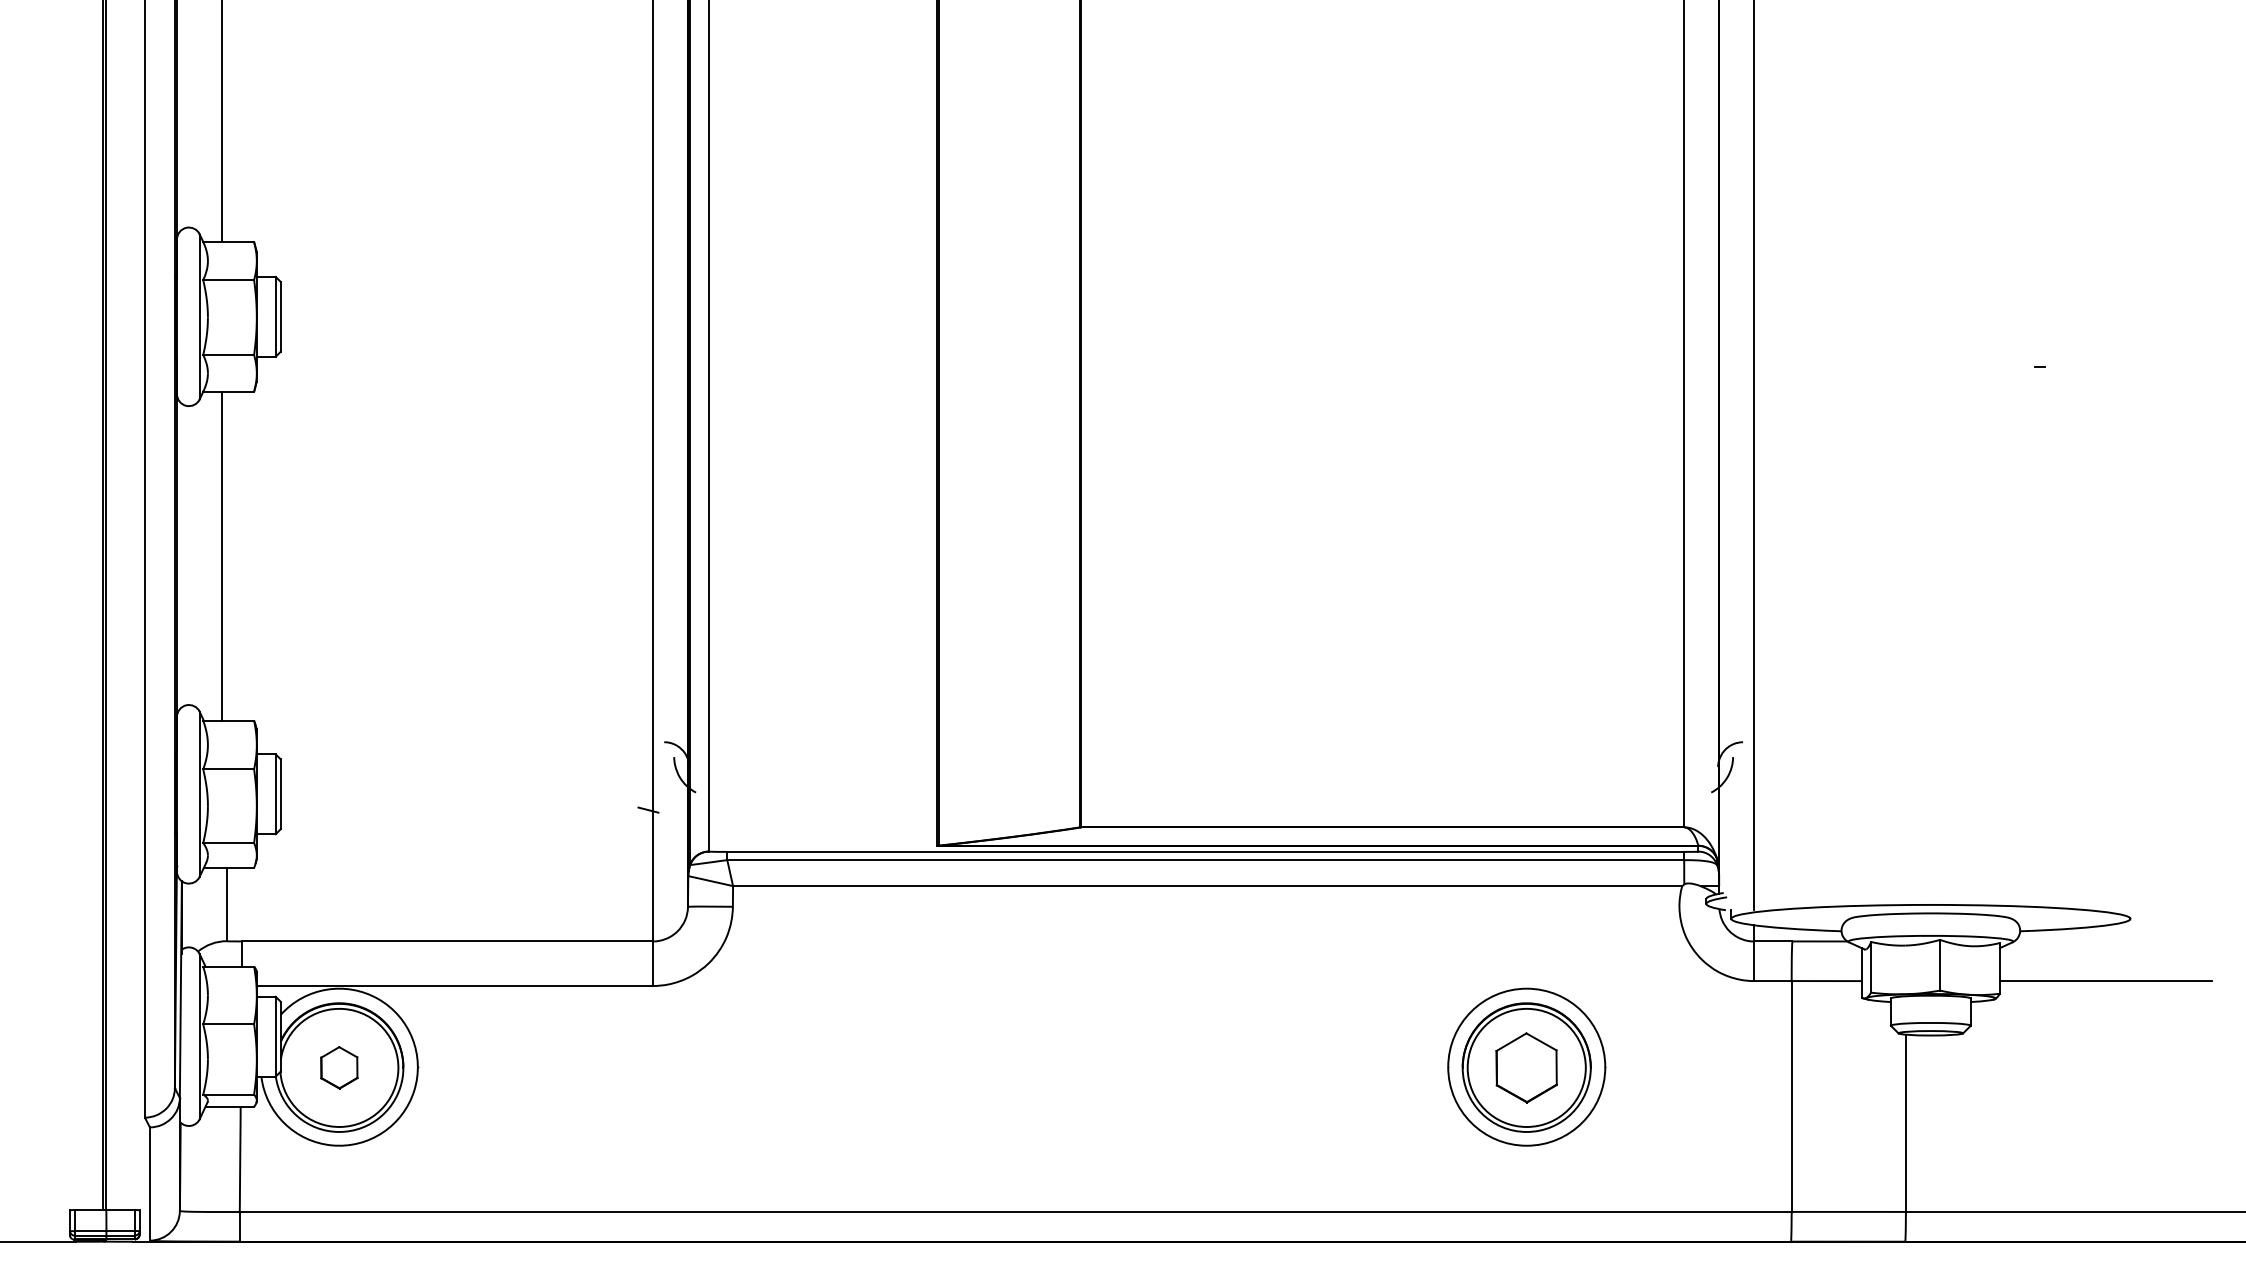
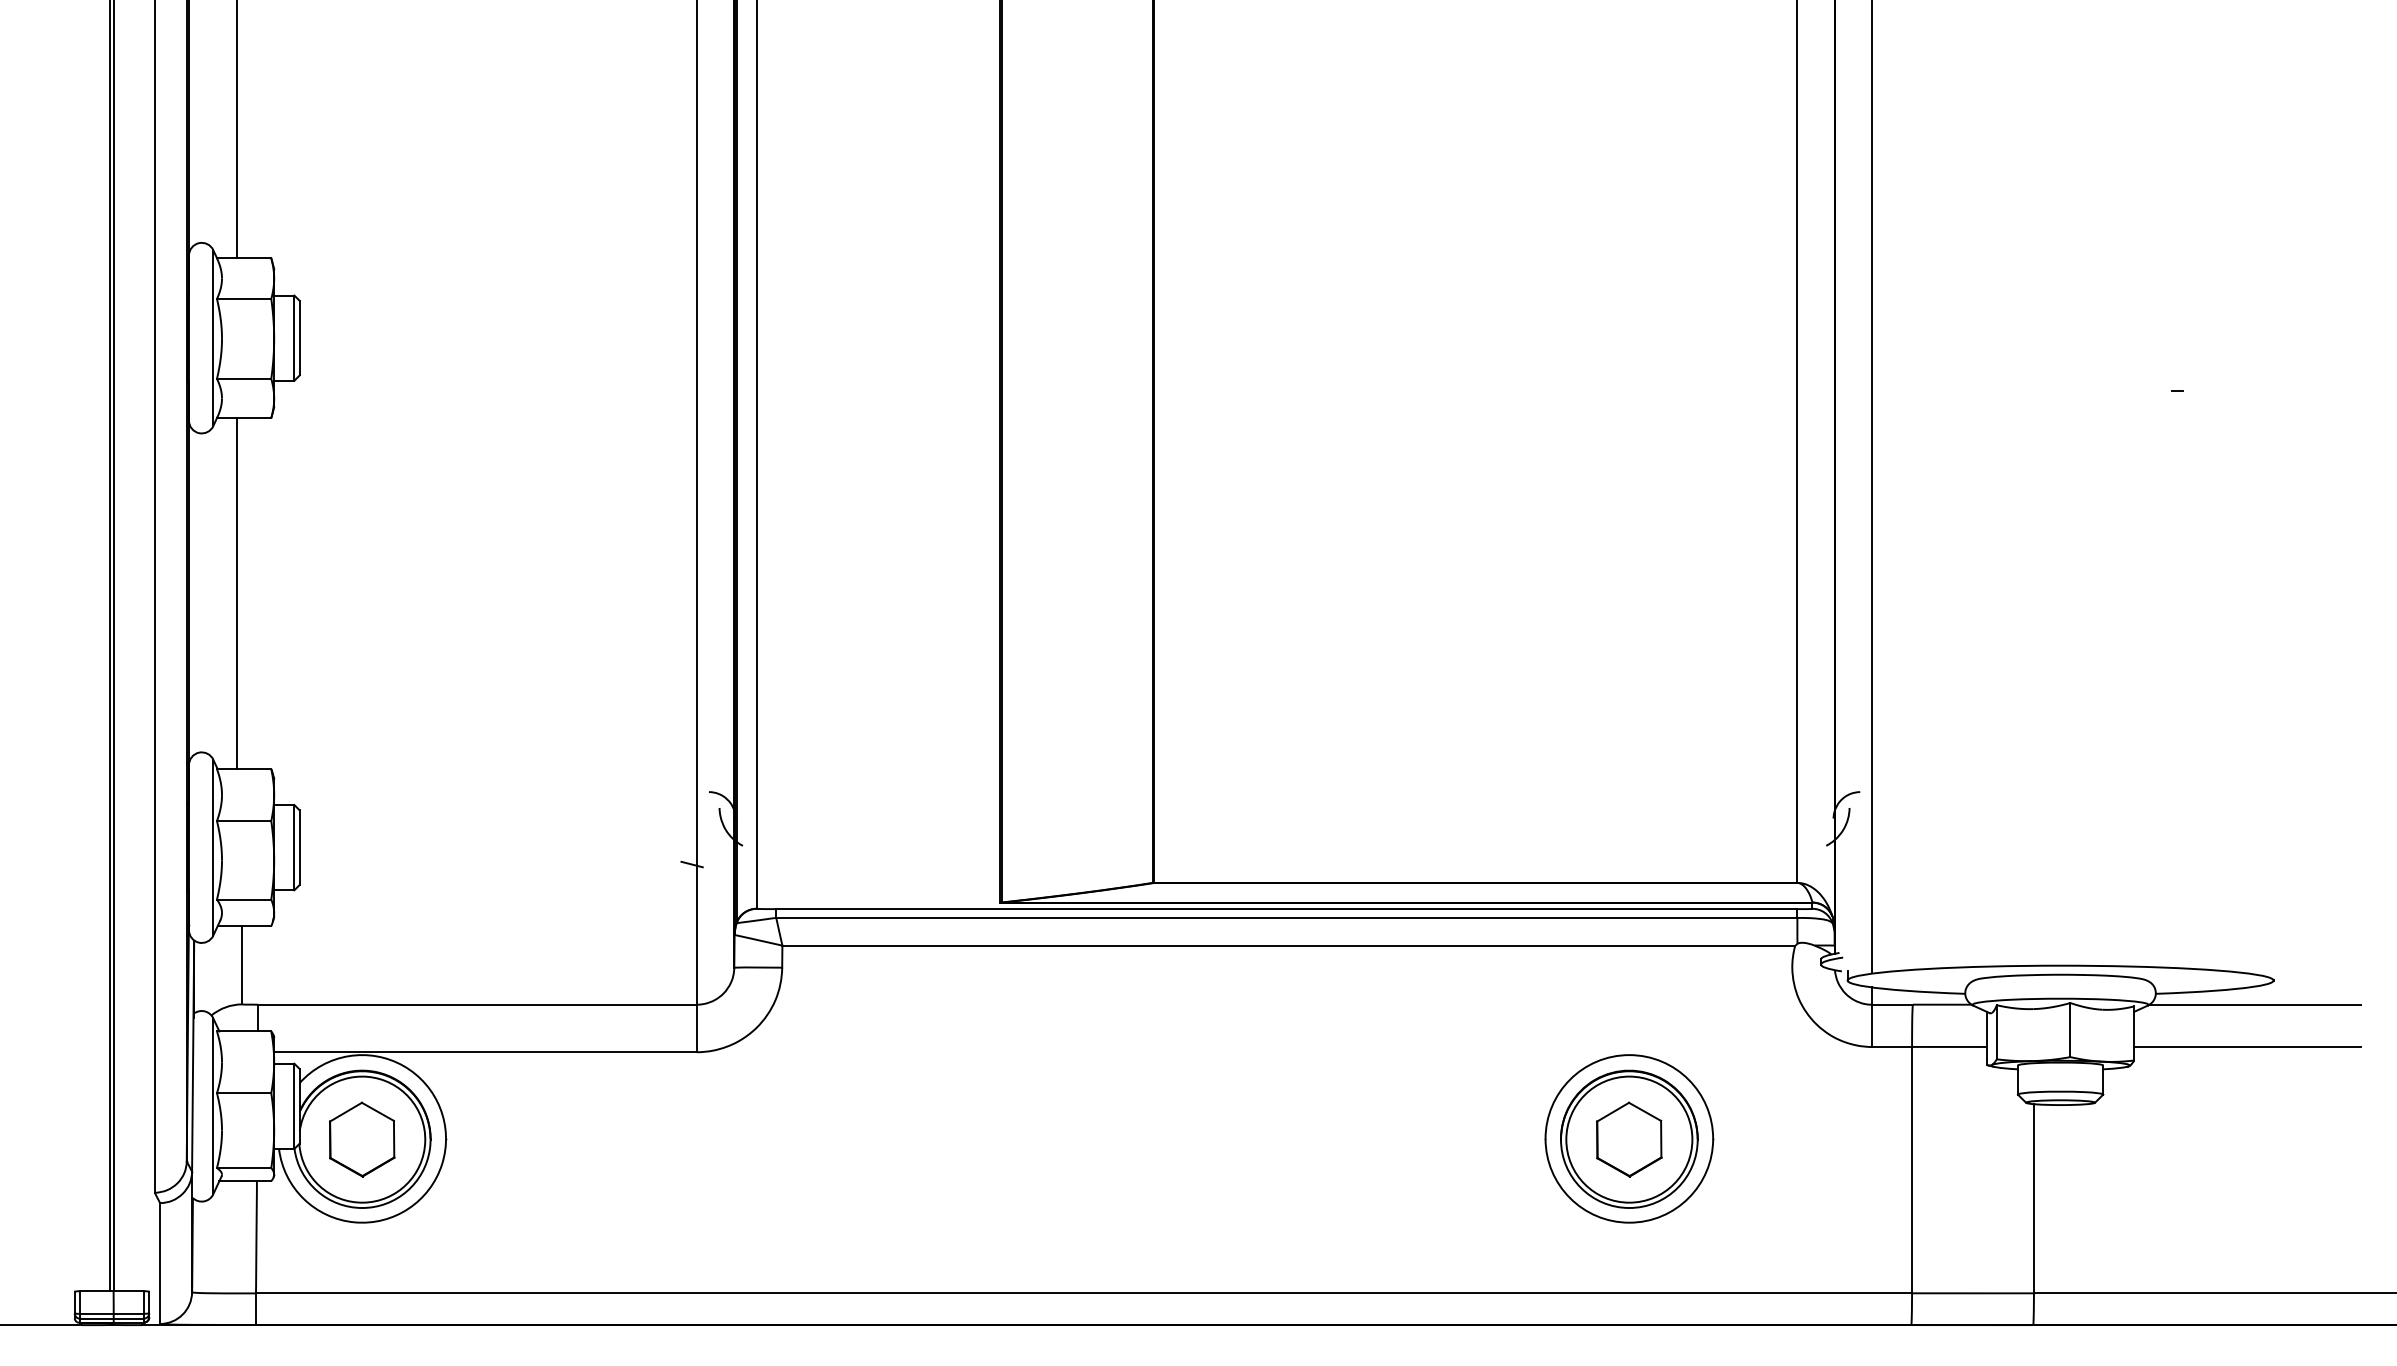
line: (2112, 941) -> (2254, 1004), added
part: (339, 1067) -> (362, 1139), size x1.67

